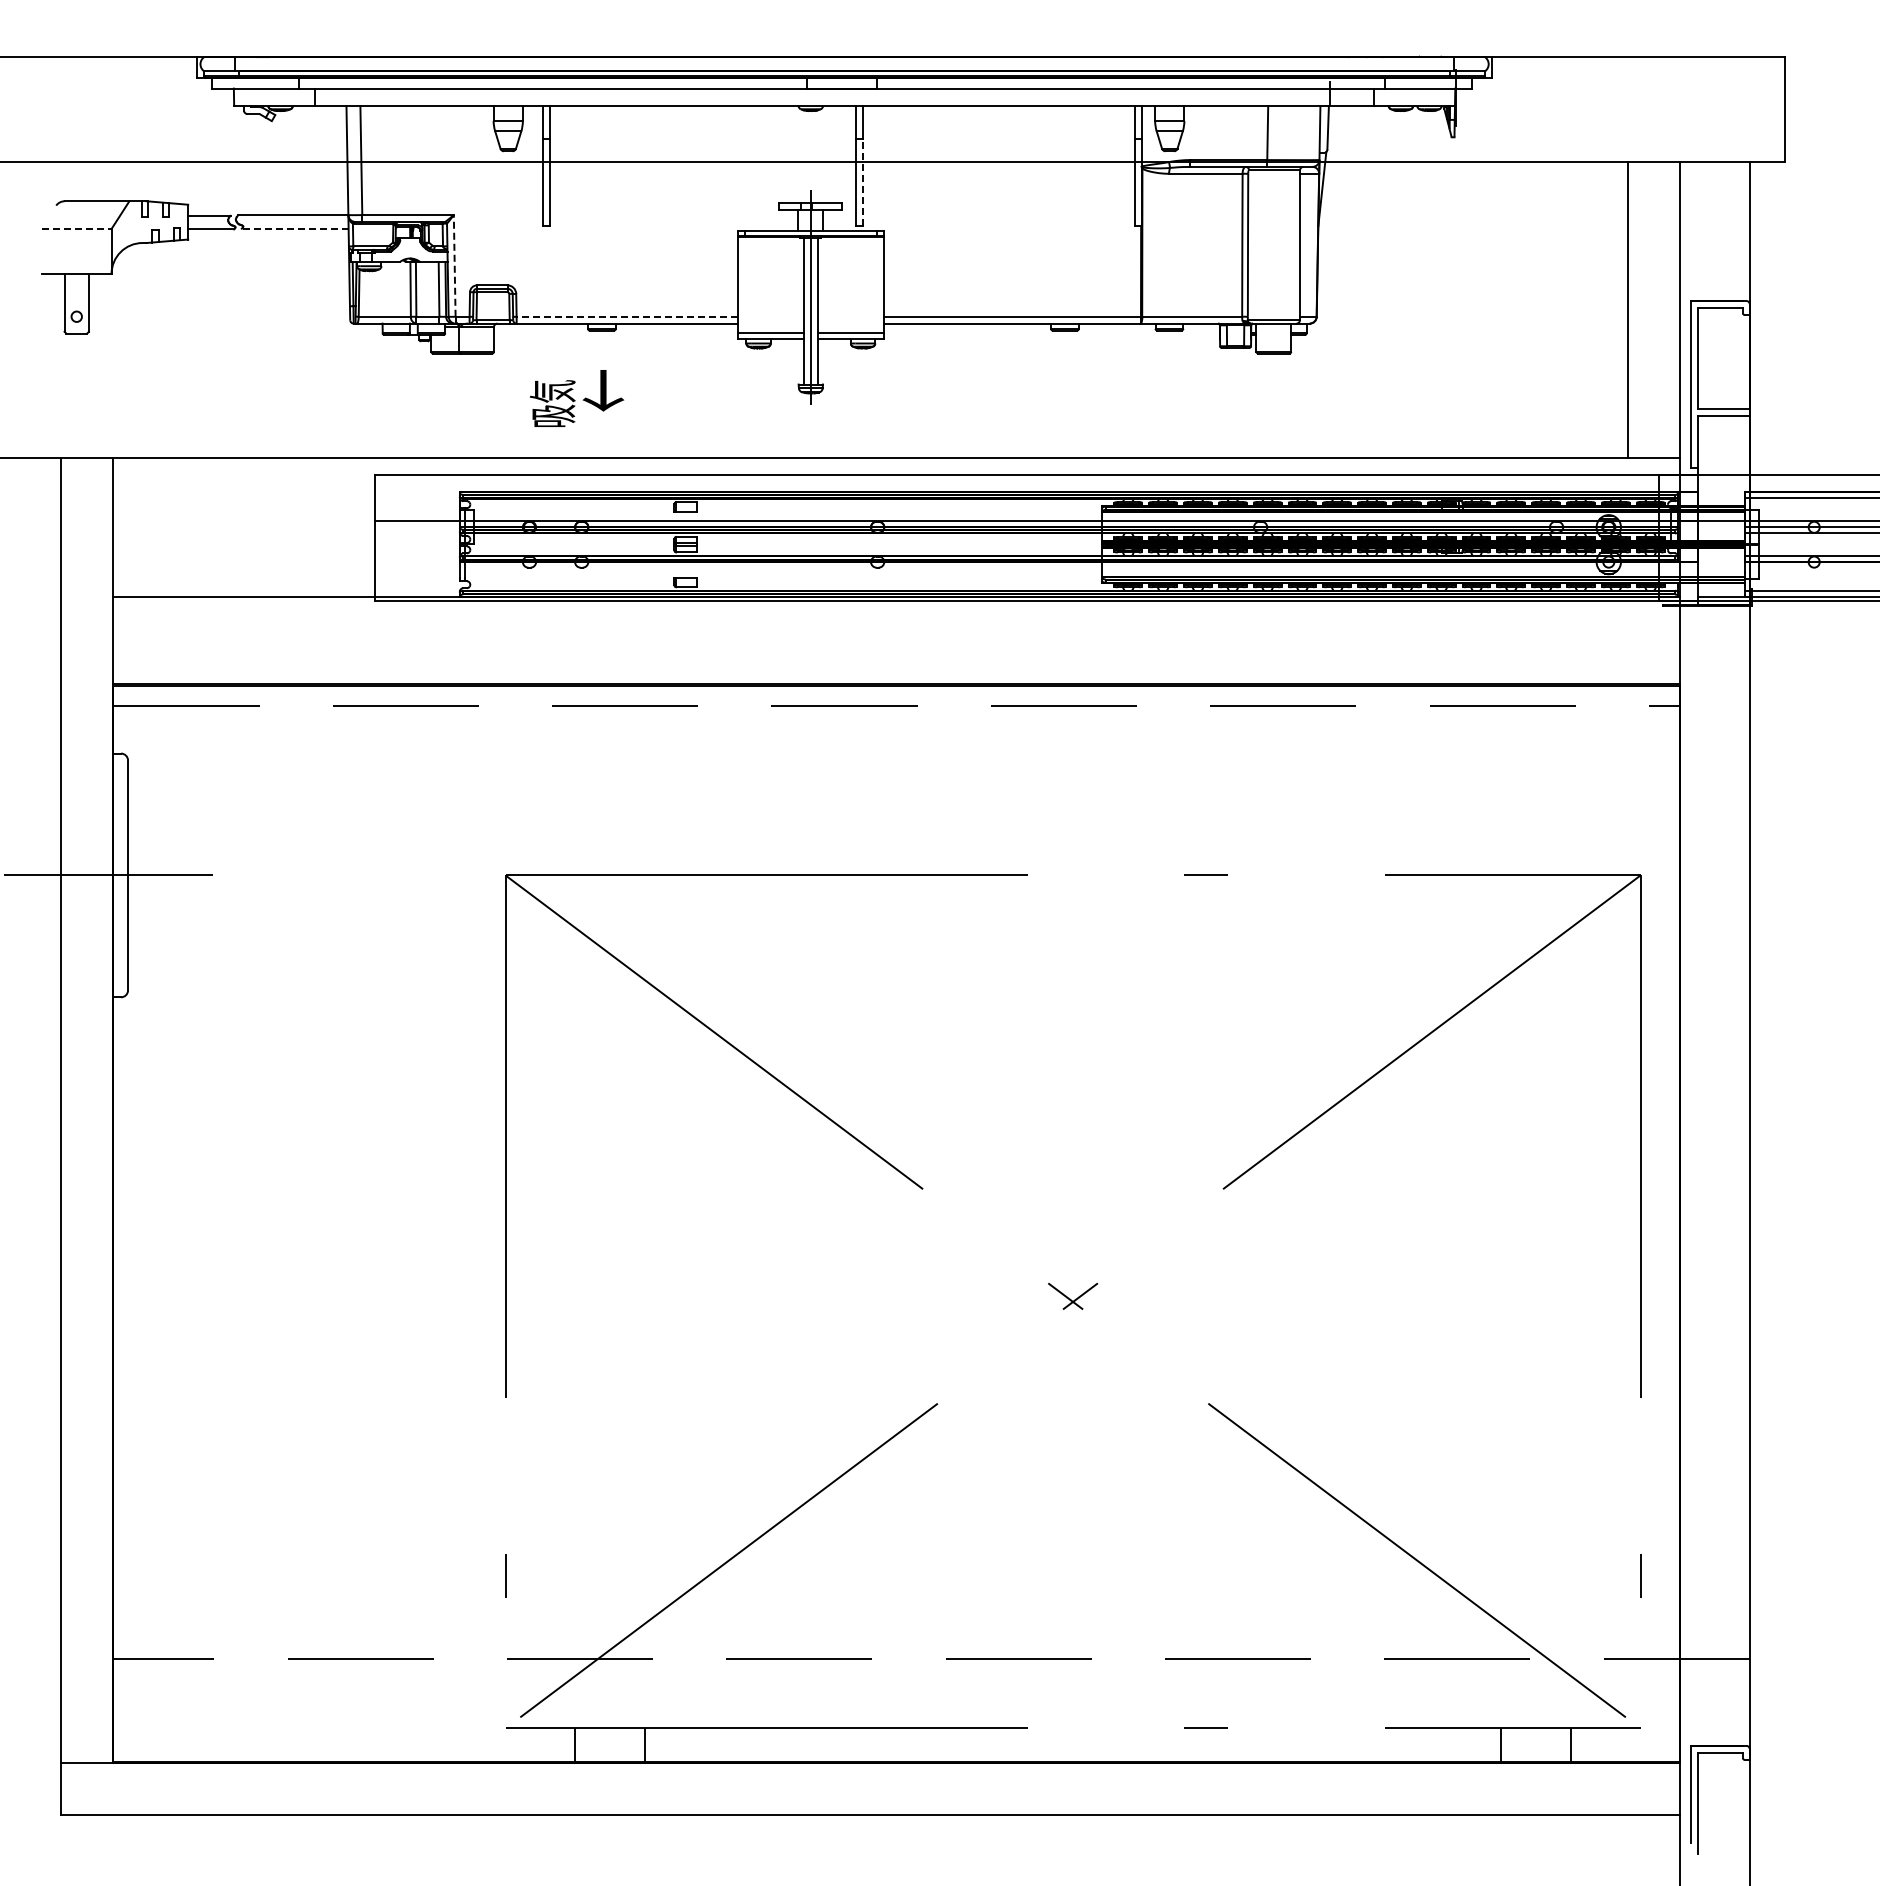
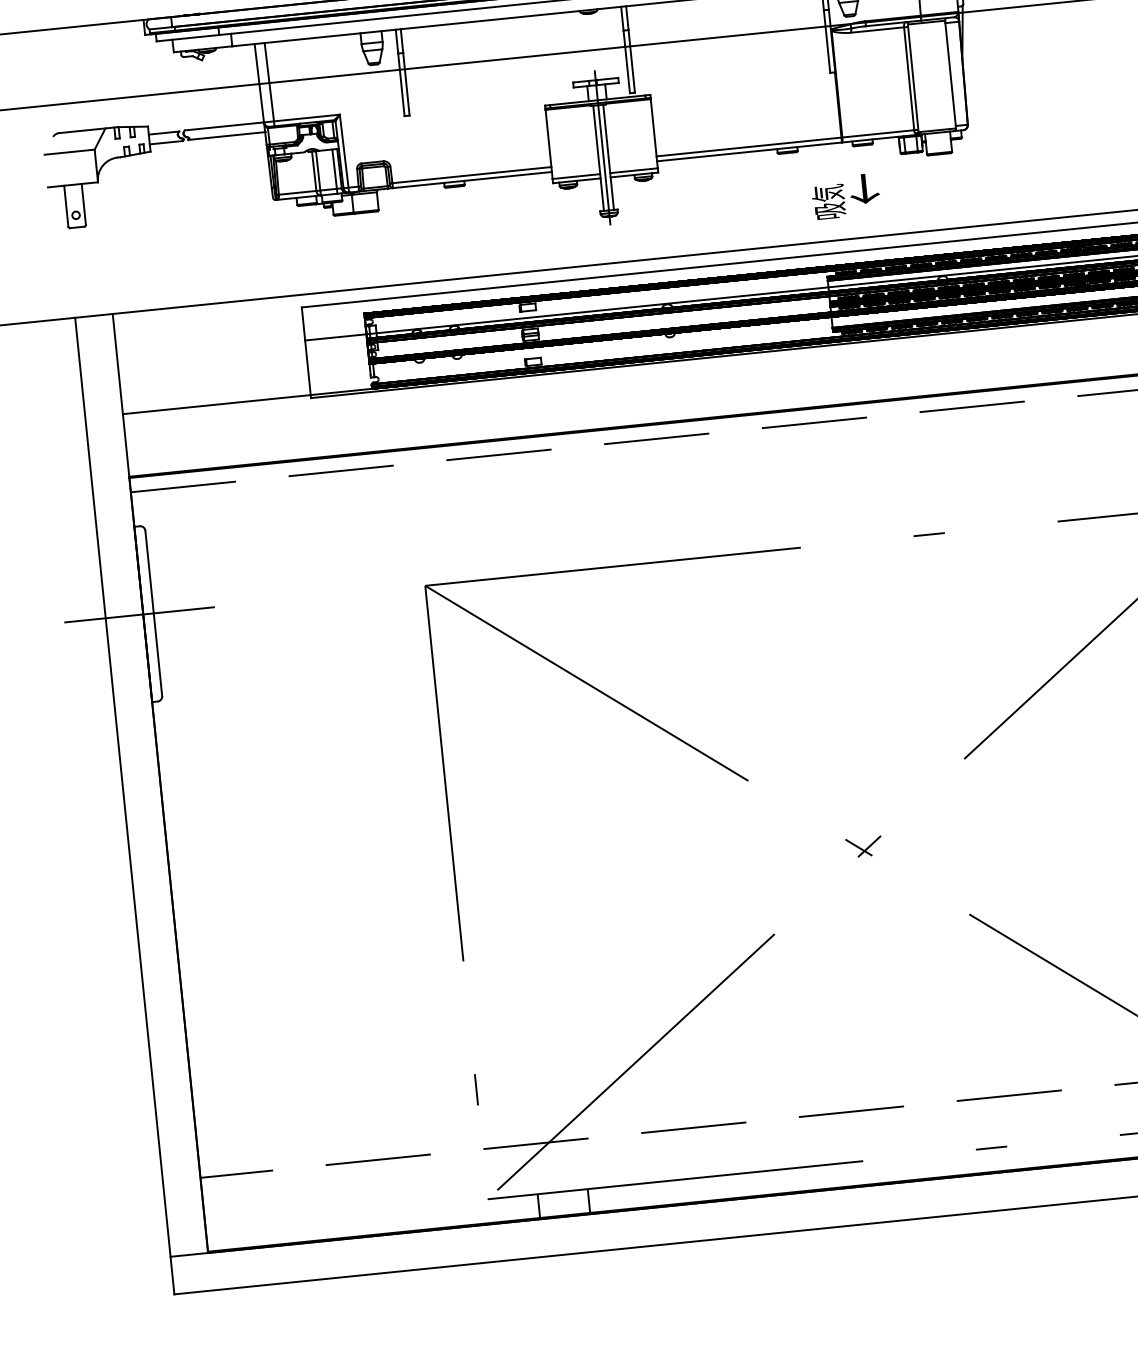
line: (863, 182) -> (632, 61), dashed -> solid
line: (76, 228) -> (69, 151), dashed -> solid
line: (295, 228) -> (226, 135), dashed -> solid
line: (454, 265) -> (343, 150), dashed -> solid
line: (627, 316) -> (472, 174), dashed -> solid
text: (576, 398) -> (845, 196), moved

